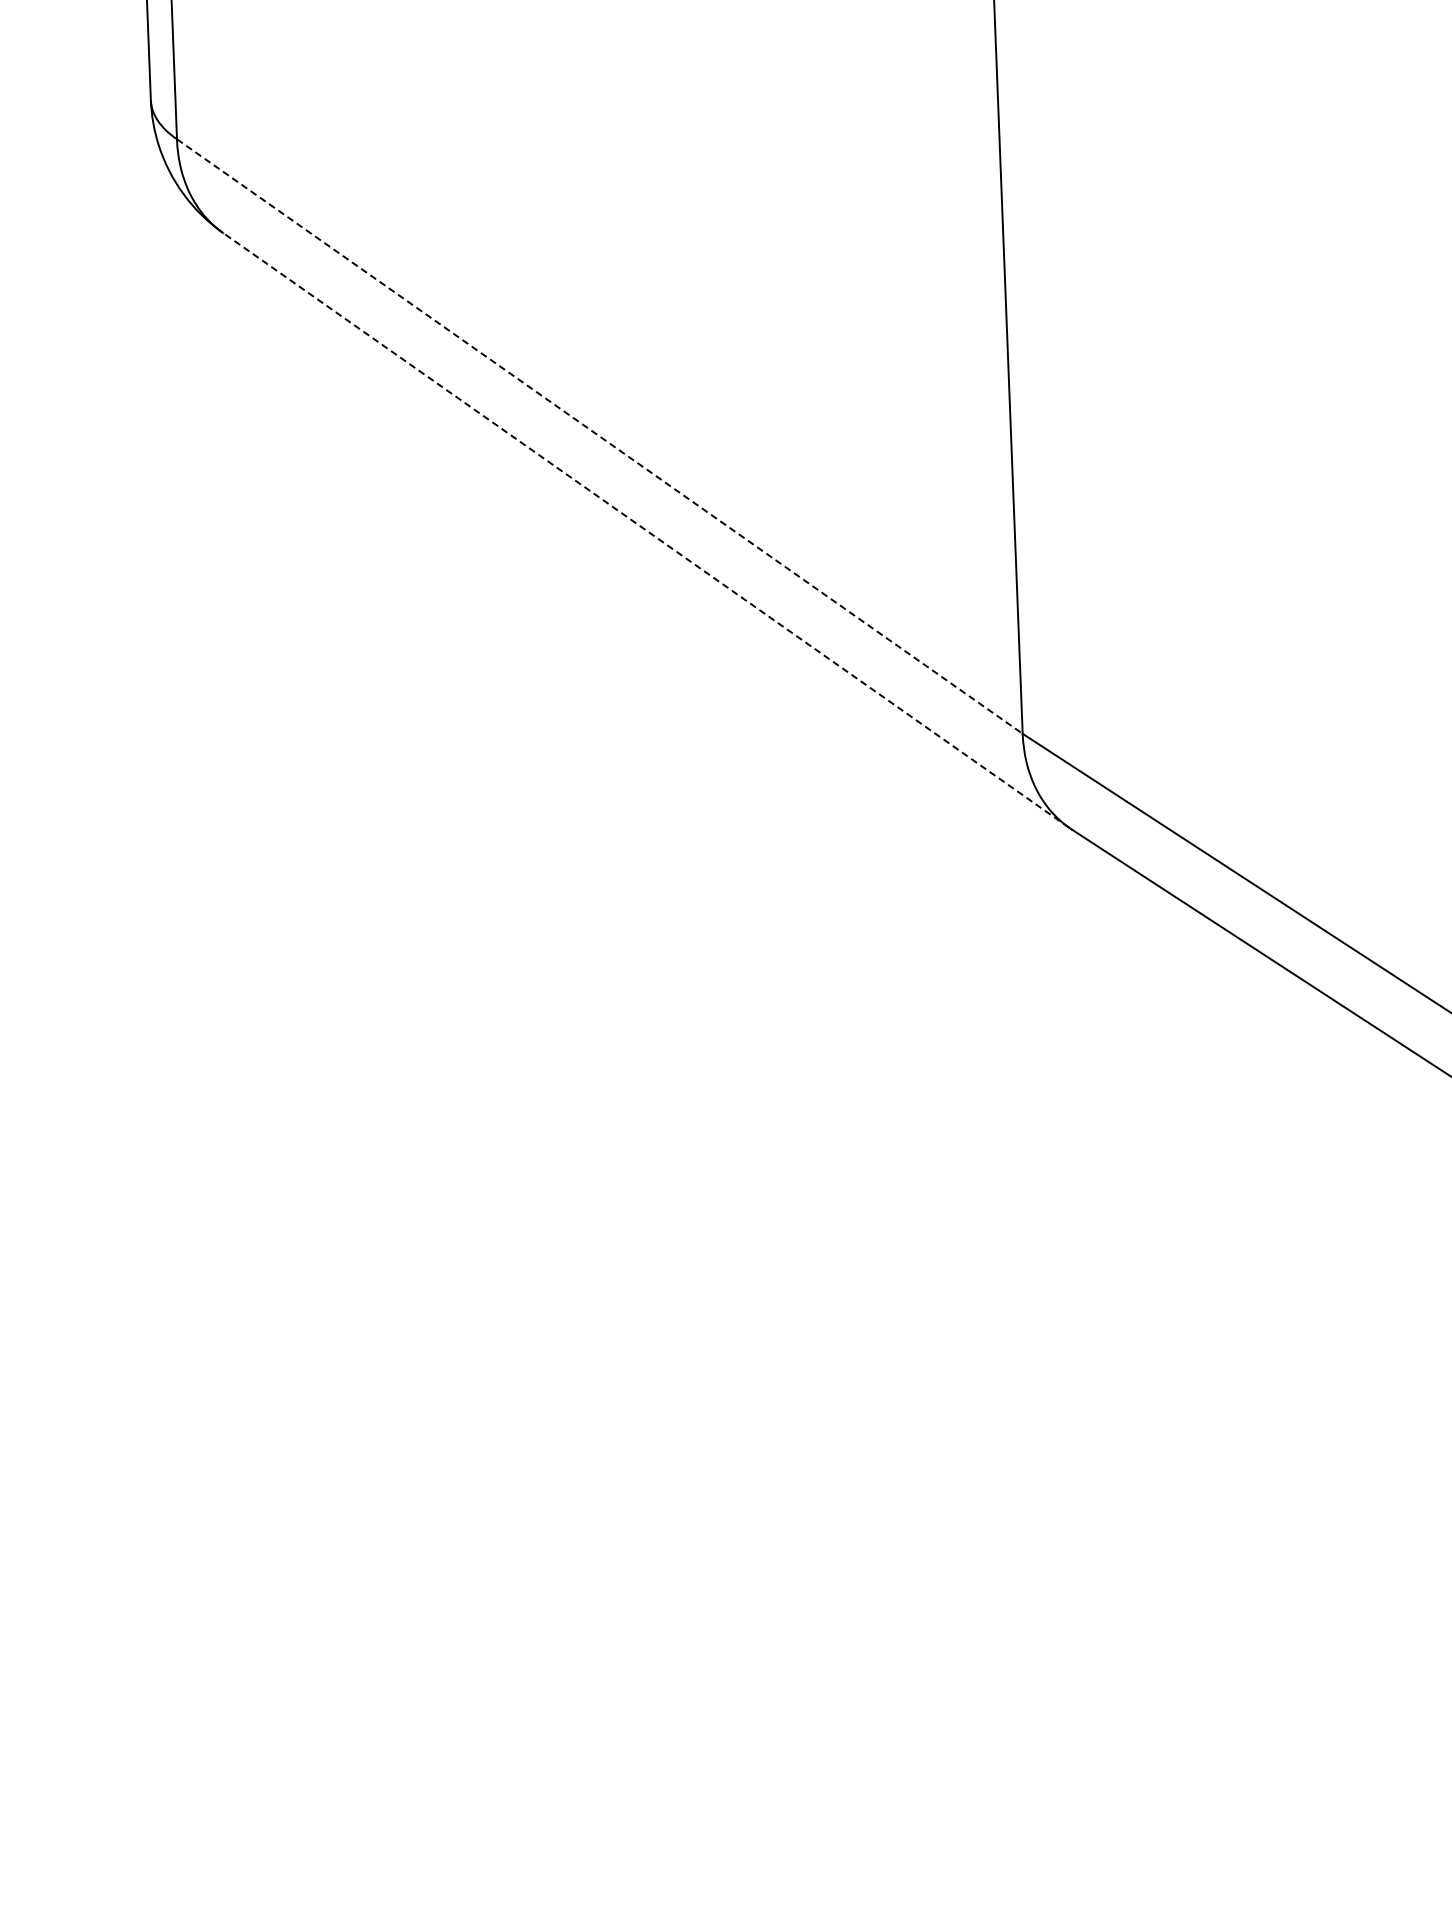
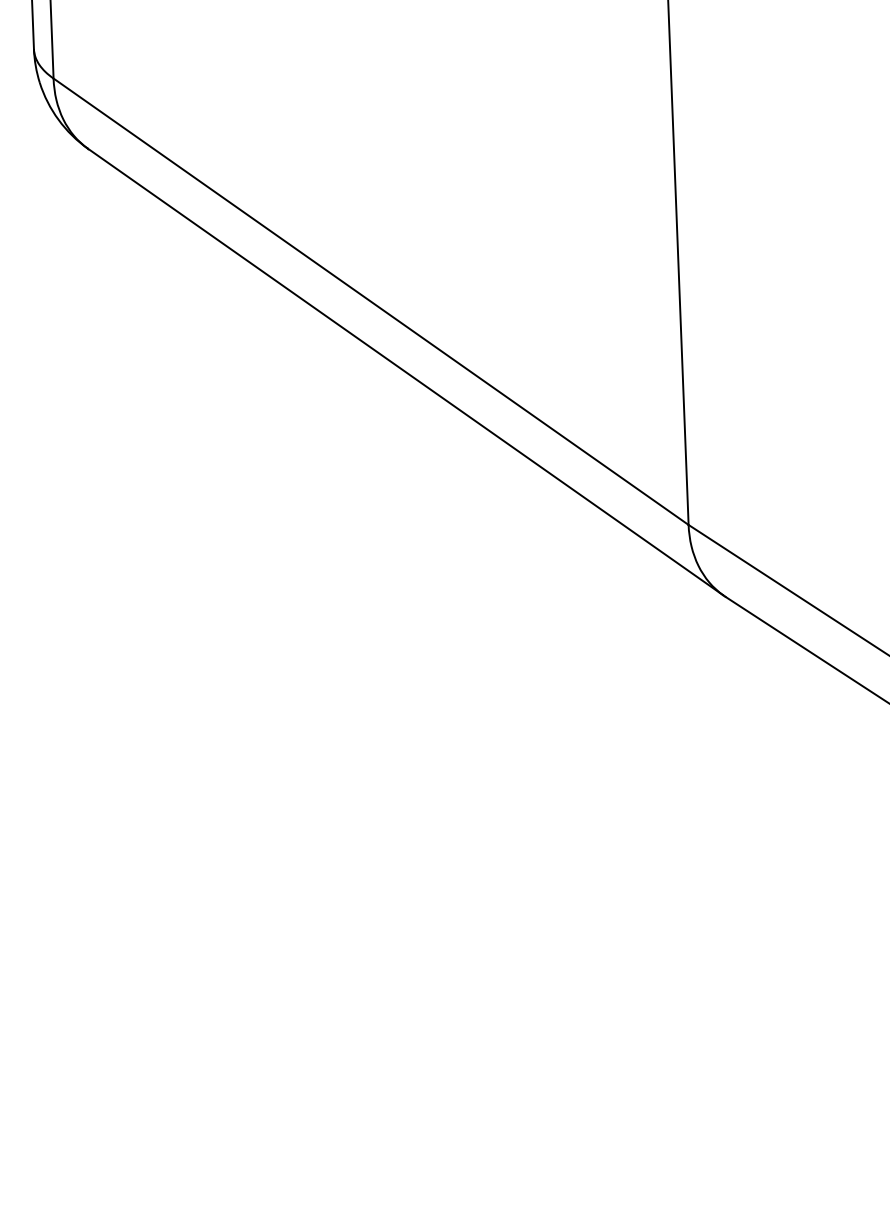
line: (599, 436) -> (370, 301), dashed -> solid
line: (645, 530) -> (405, 372), dashed -> solid

